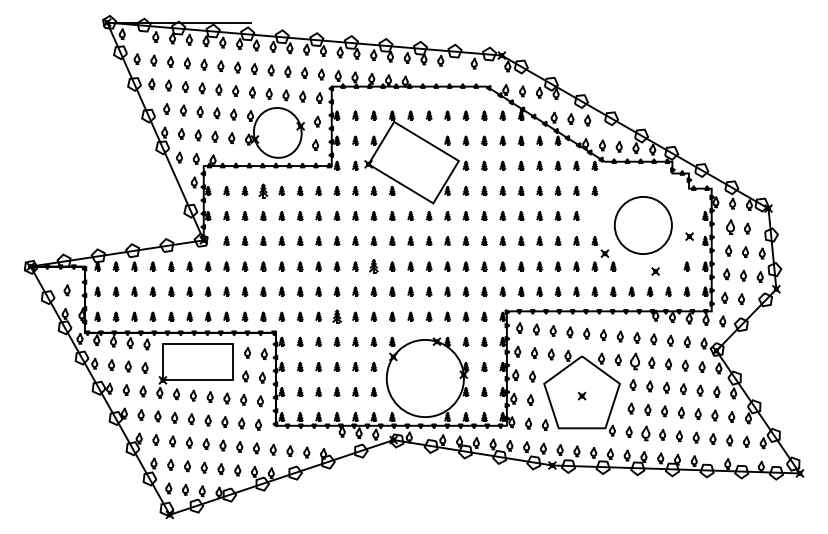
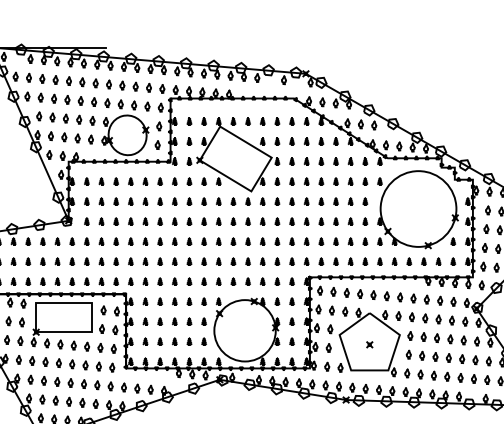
part: (263, 190) -> (116, 181), size x0.62
circle: (642, 225) -> (417, 209), size x1.67
part: (730, 227) -> (487, 210), size x0.71
part: (373, 266) -> (203, 241), size x0.62
part: (336, 316) -> (174, 281), size x0.62
part: (634, 361) -> (411, 317), size x0.62
part: (645, 433) -> (420, 374), size x0.71

